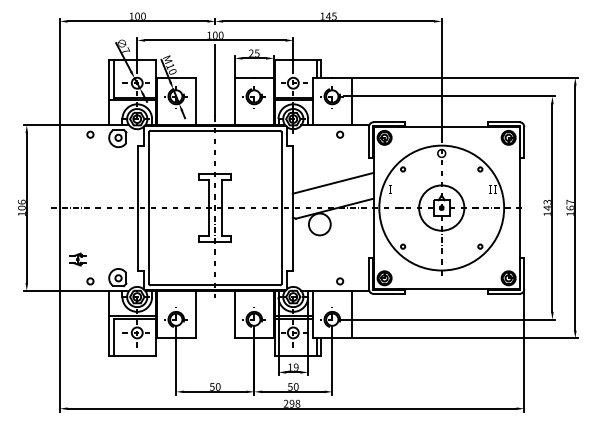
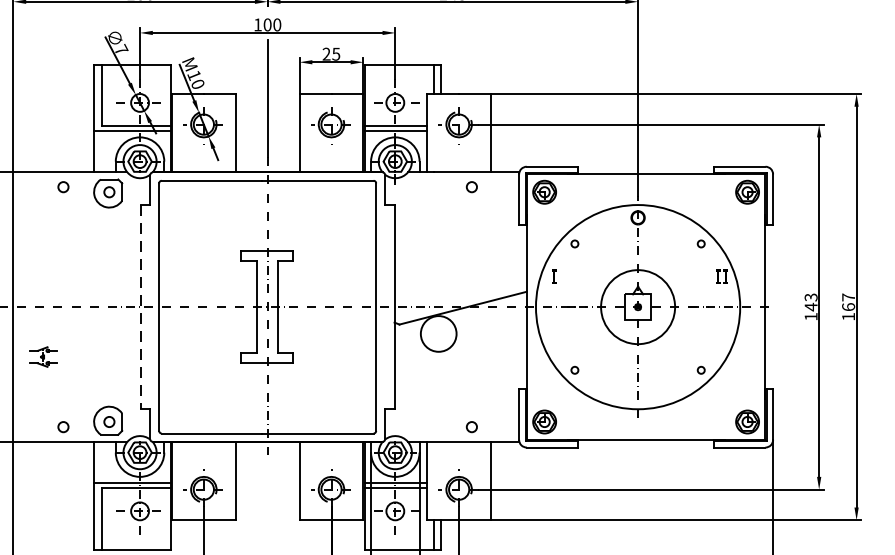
line: (332, 182) -> (459, 265), removed
line: (137, 208) -> (140, 307), solid -> dashed
part: (77, 259) -> (42, 356), moved

